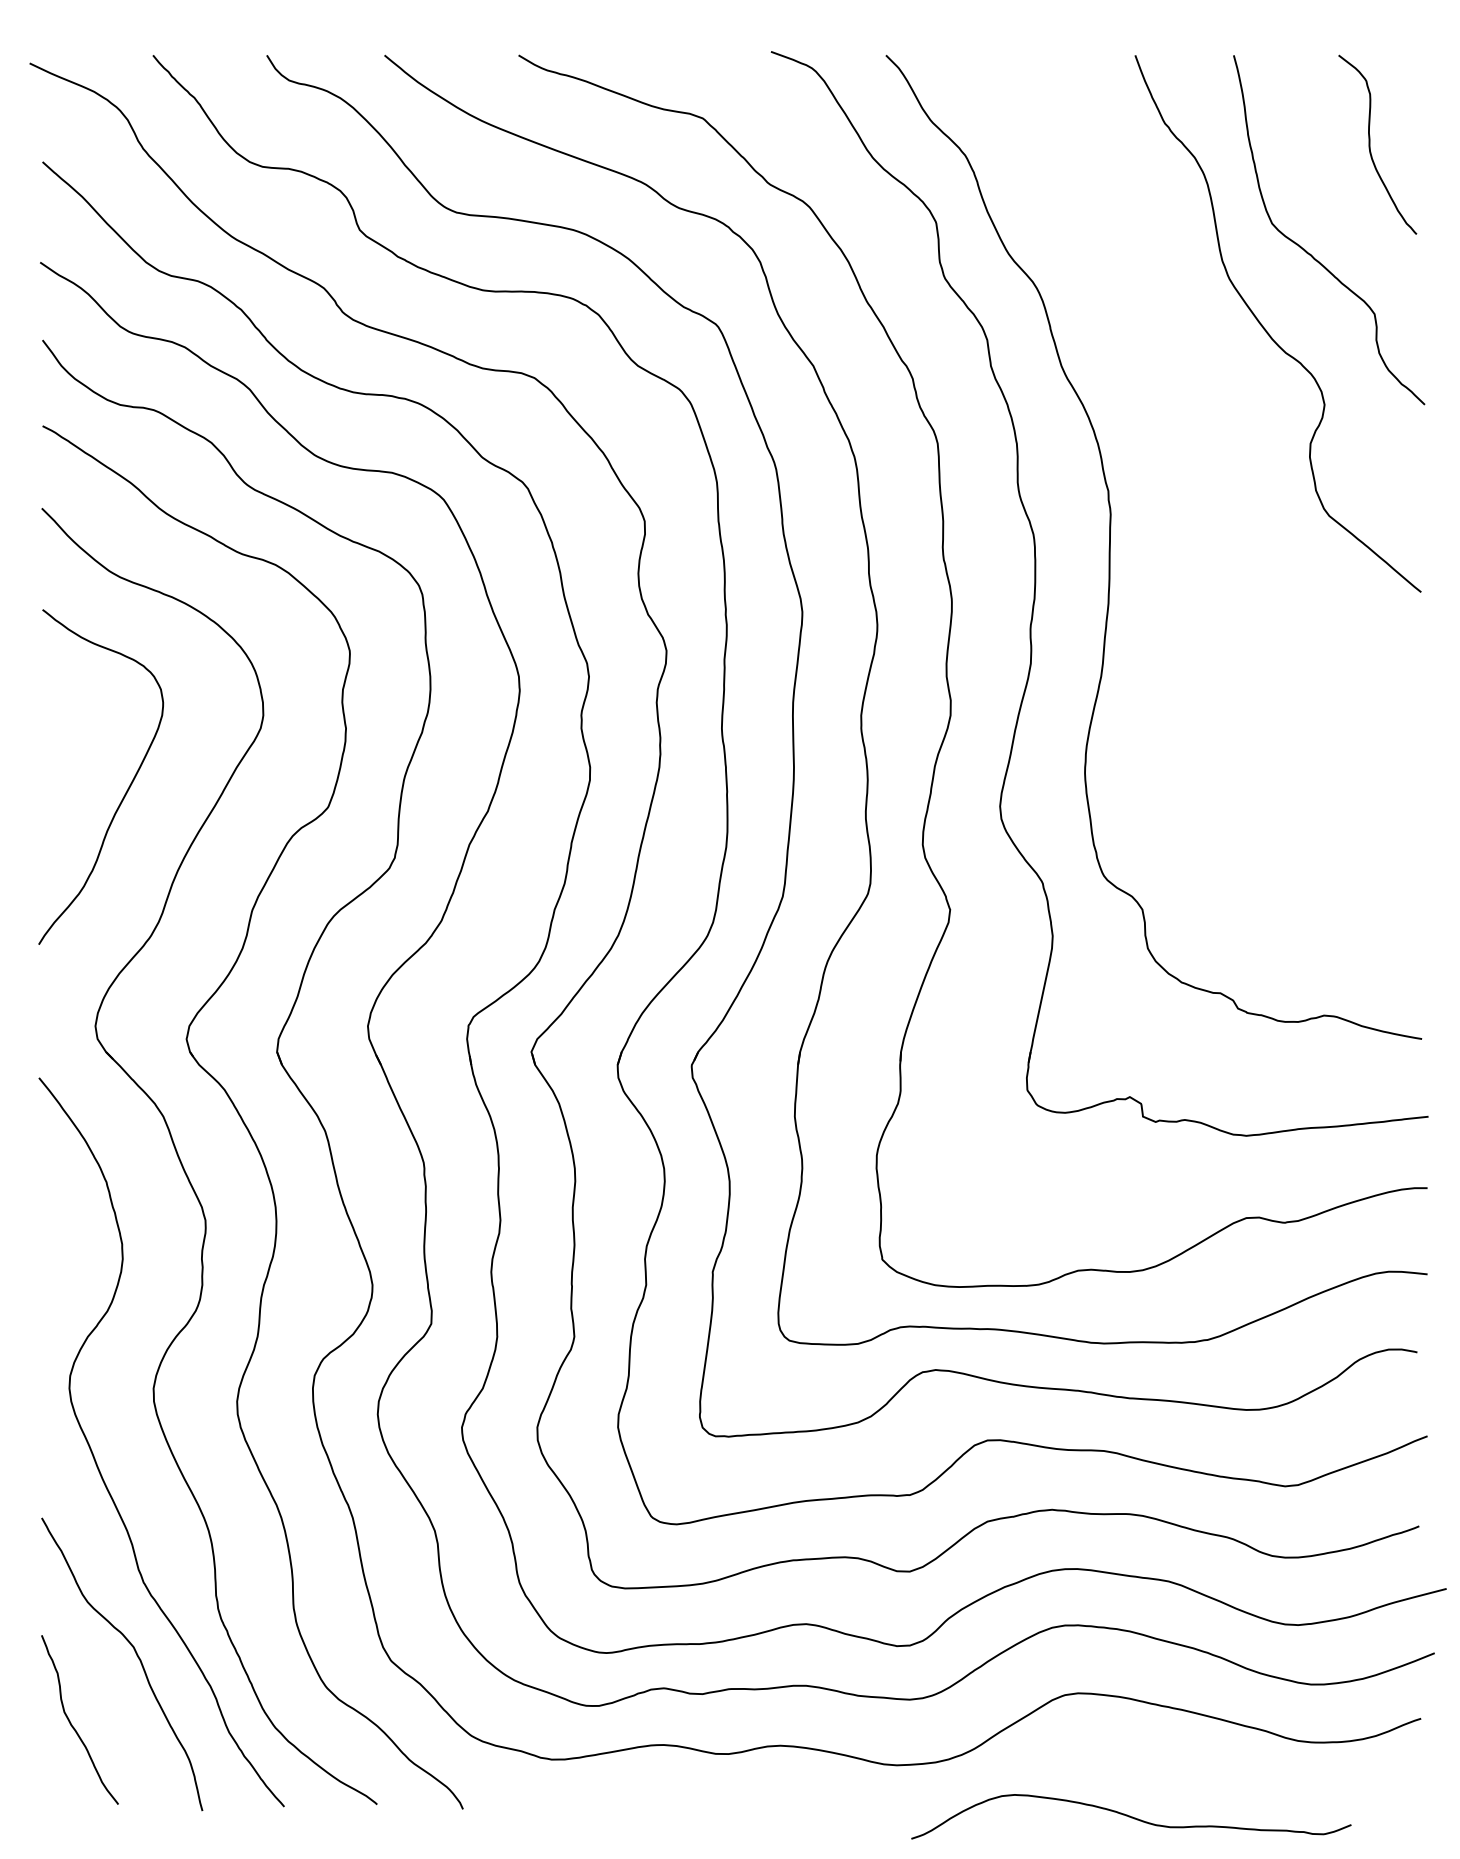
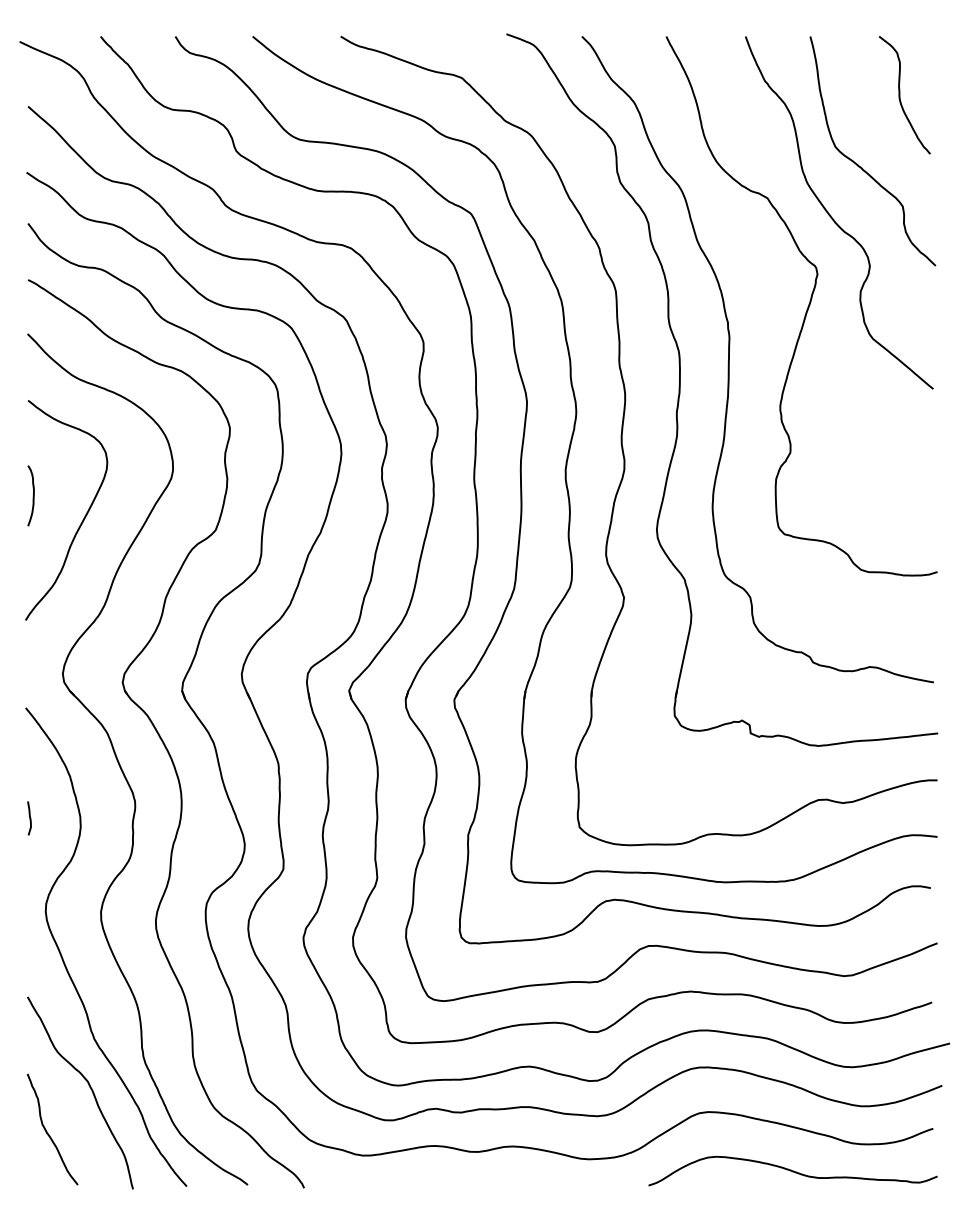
curve: (1227, 471) -> (806, 309), added
curve: (49, 755) -> (32, 496), added
curve: (44, 1246) -> (29, 818), added
curve: (1130, 1815) -> (792, 1170), moved

